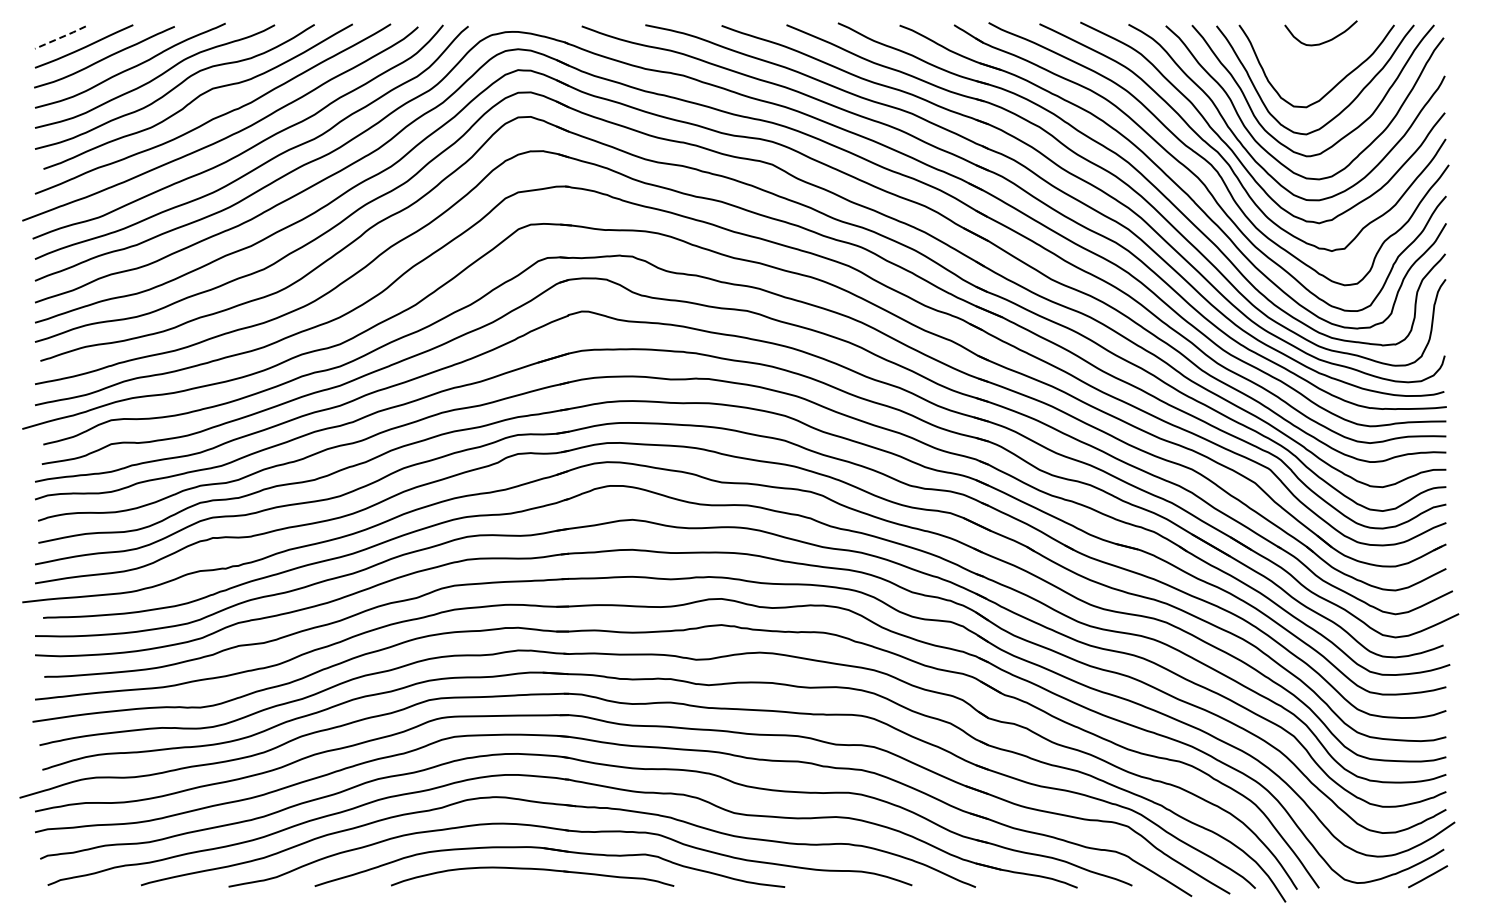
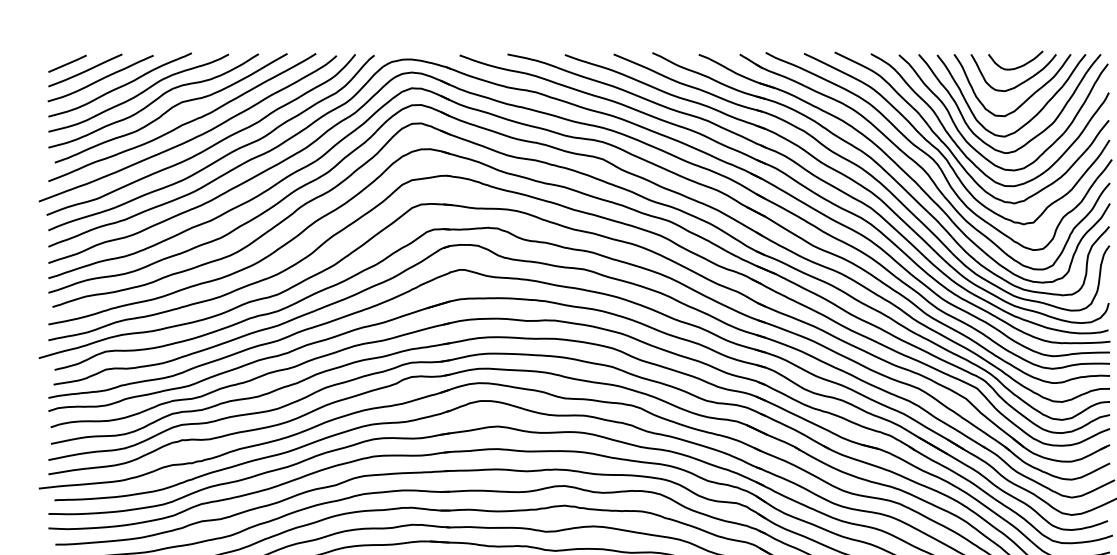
line: (61, 37) -> (68, 63), dashed -> solid
curve: (1325, 64) -> (1019, 84), added

